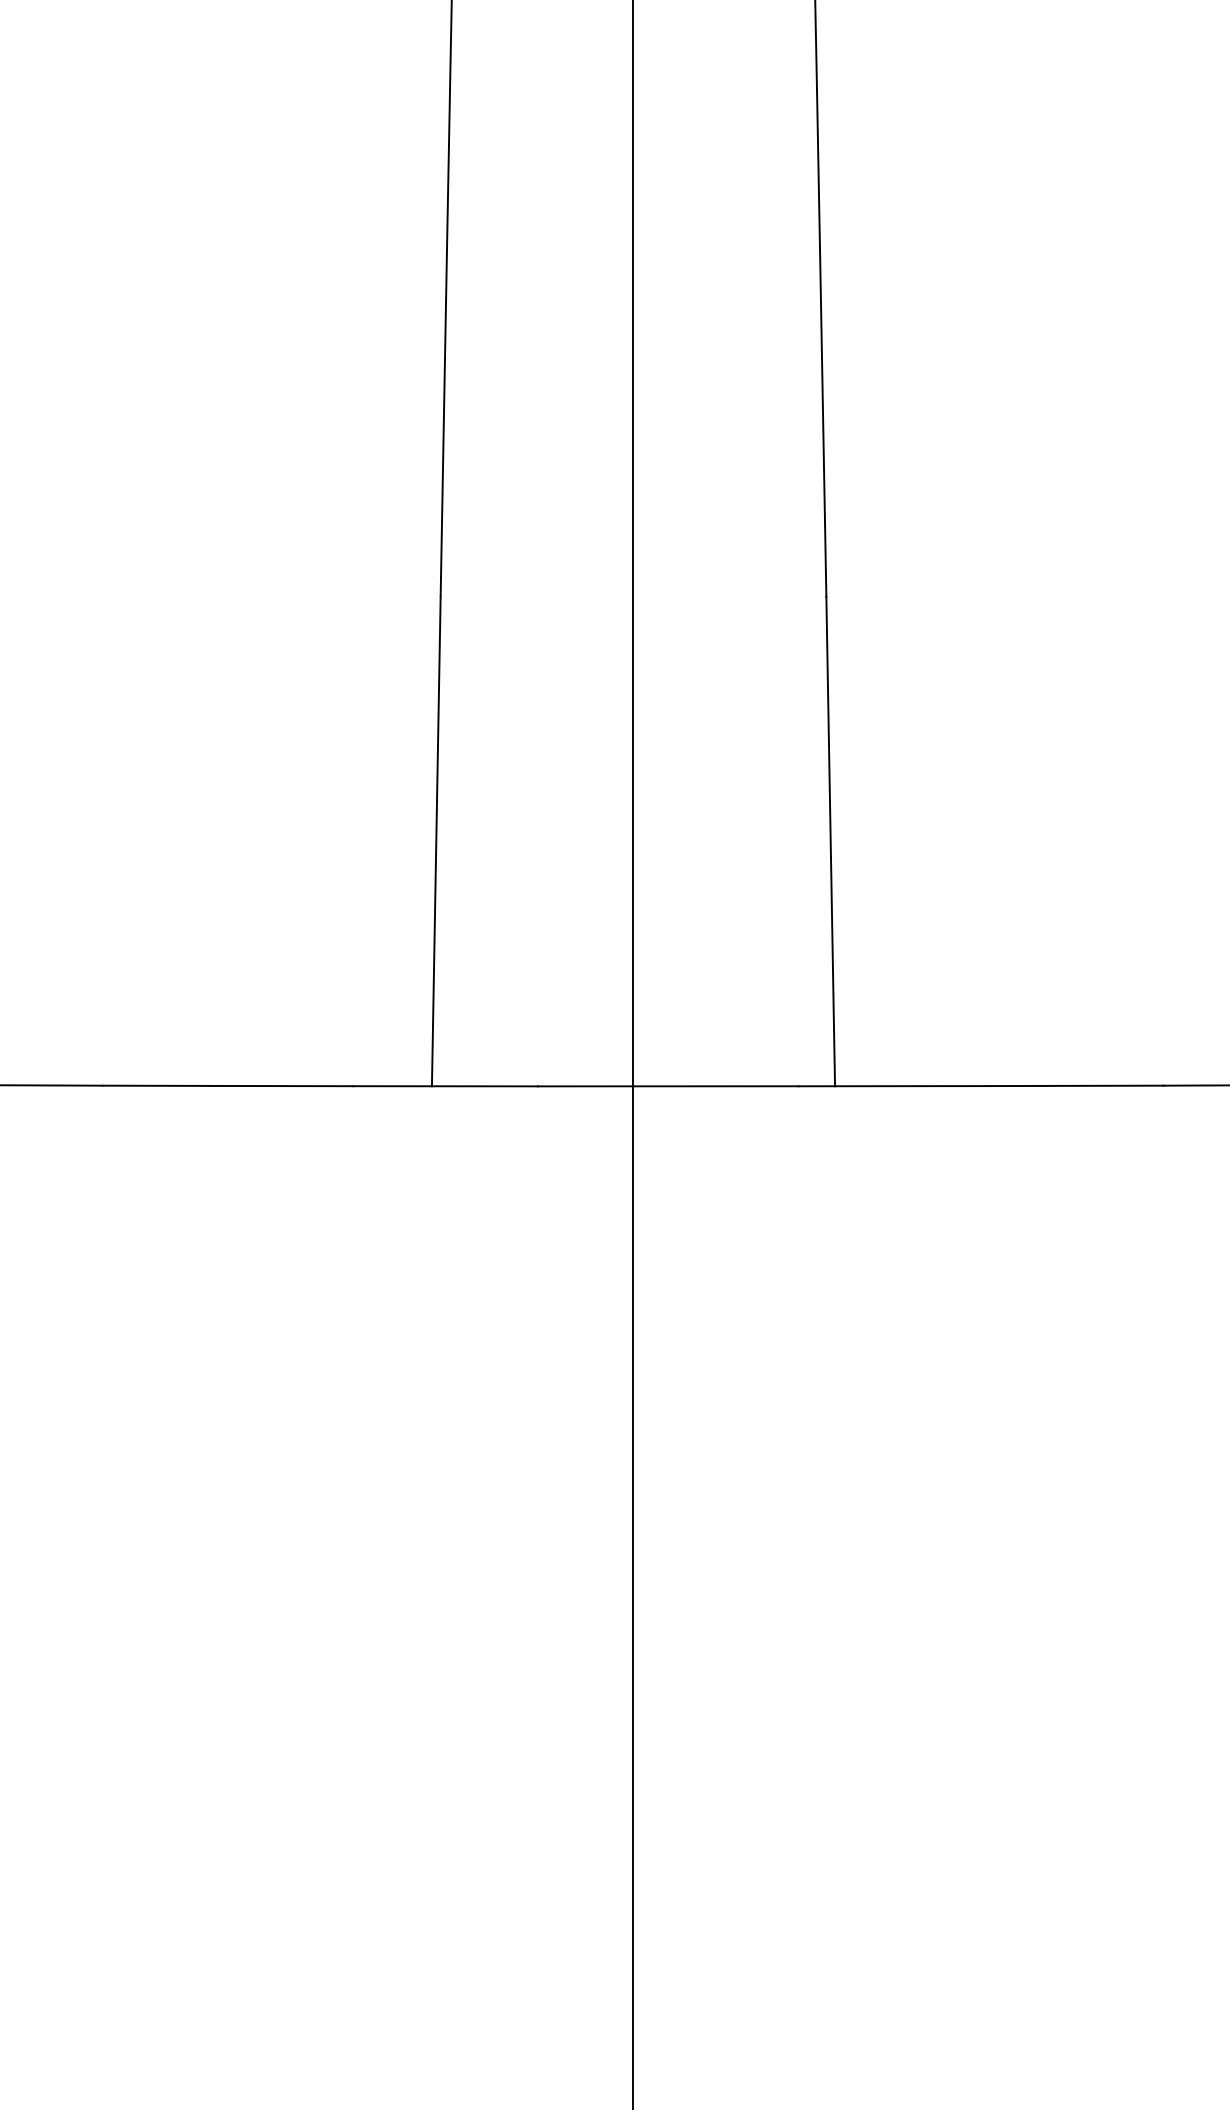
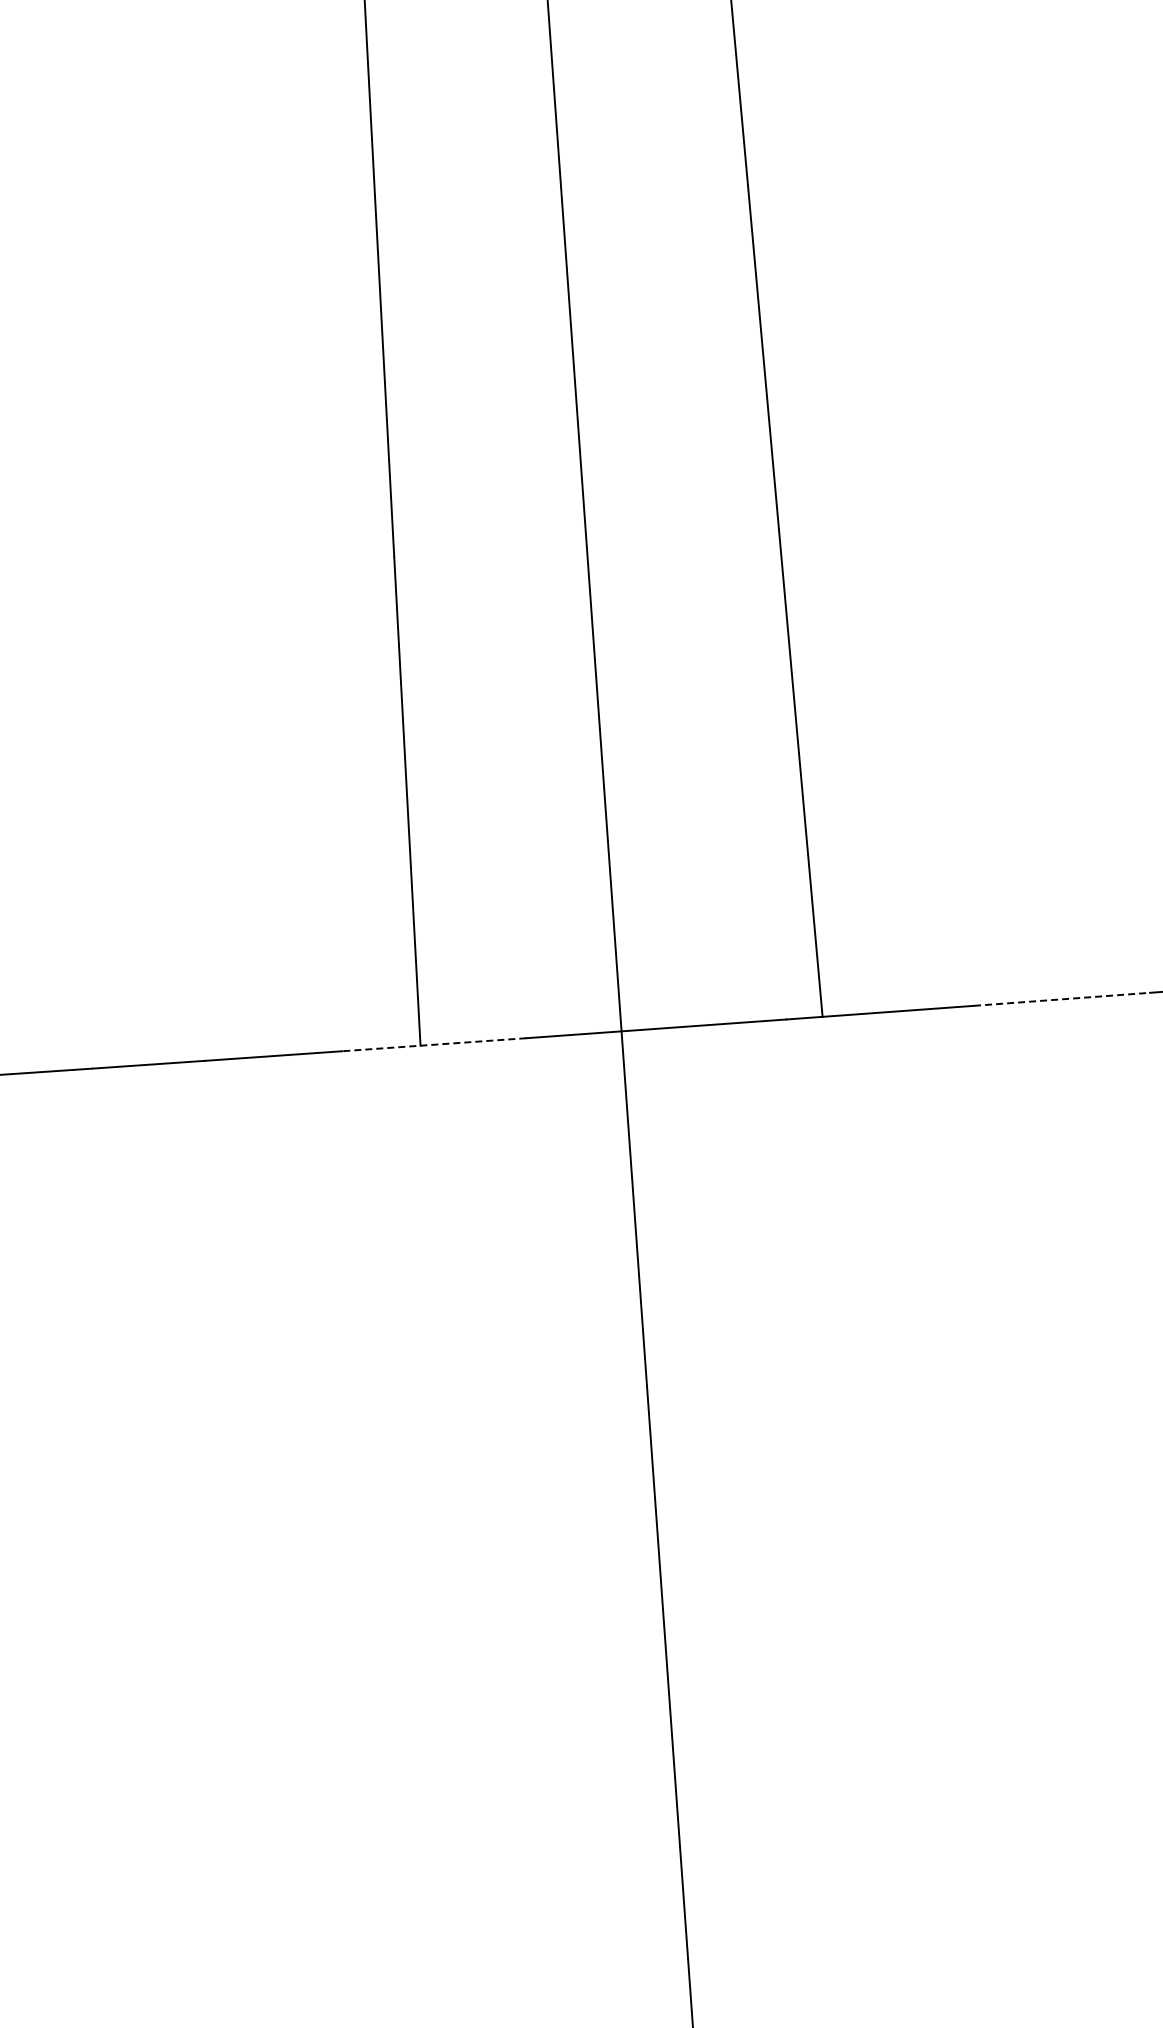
line: (1075, 1085) -> (1062, 998), solid -> dashed
line: (445, 1086) -> (434, 1044), solid -> dashed

